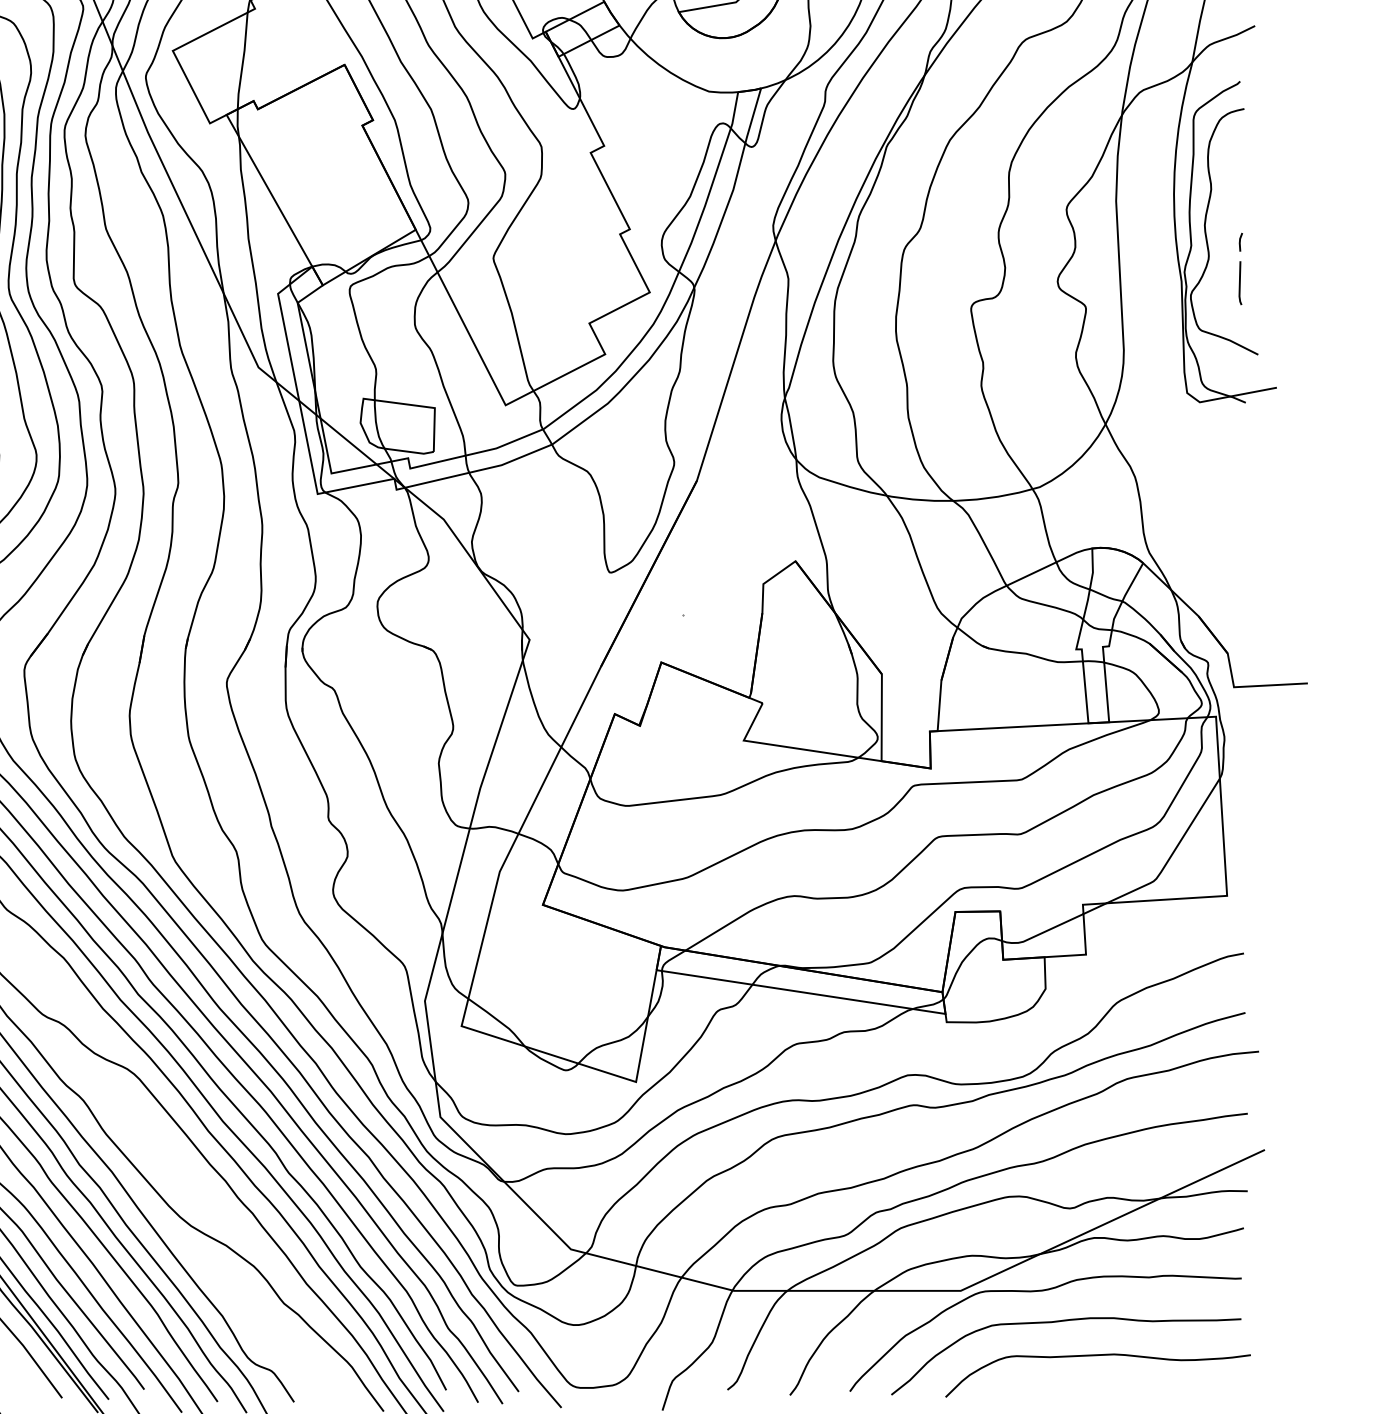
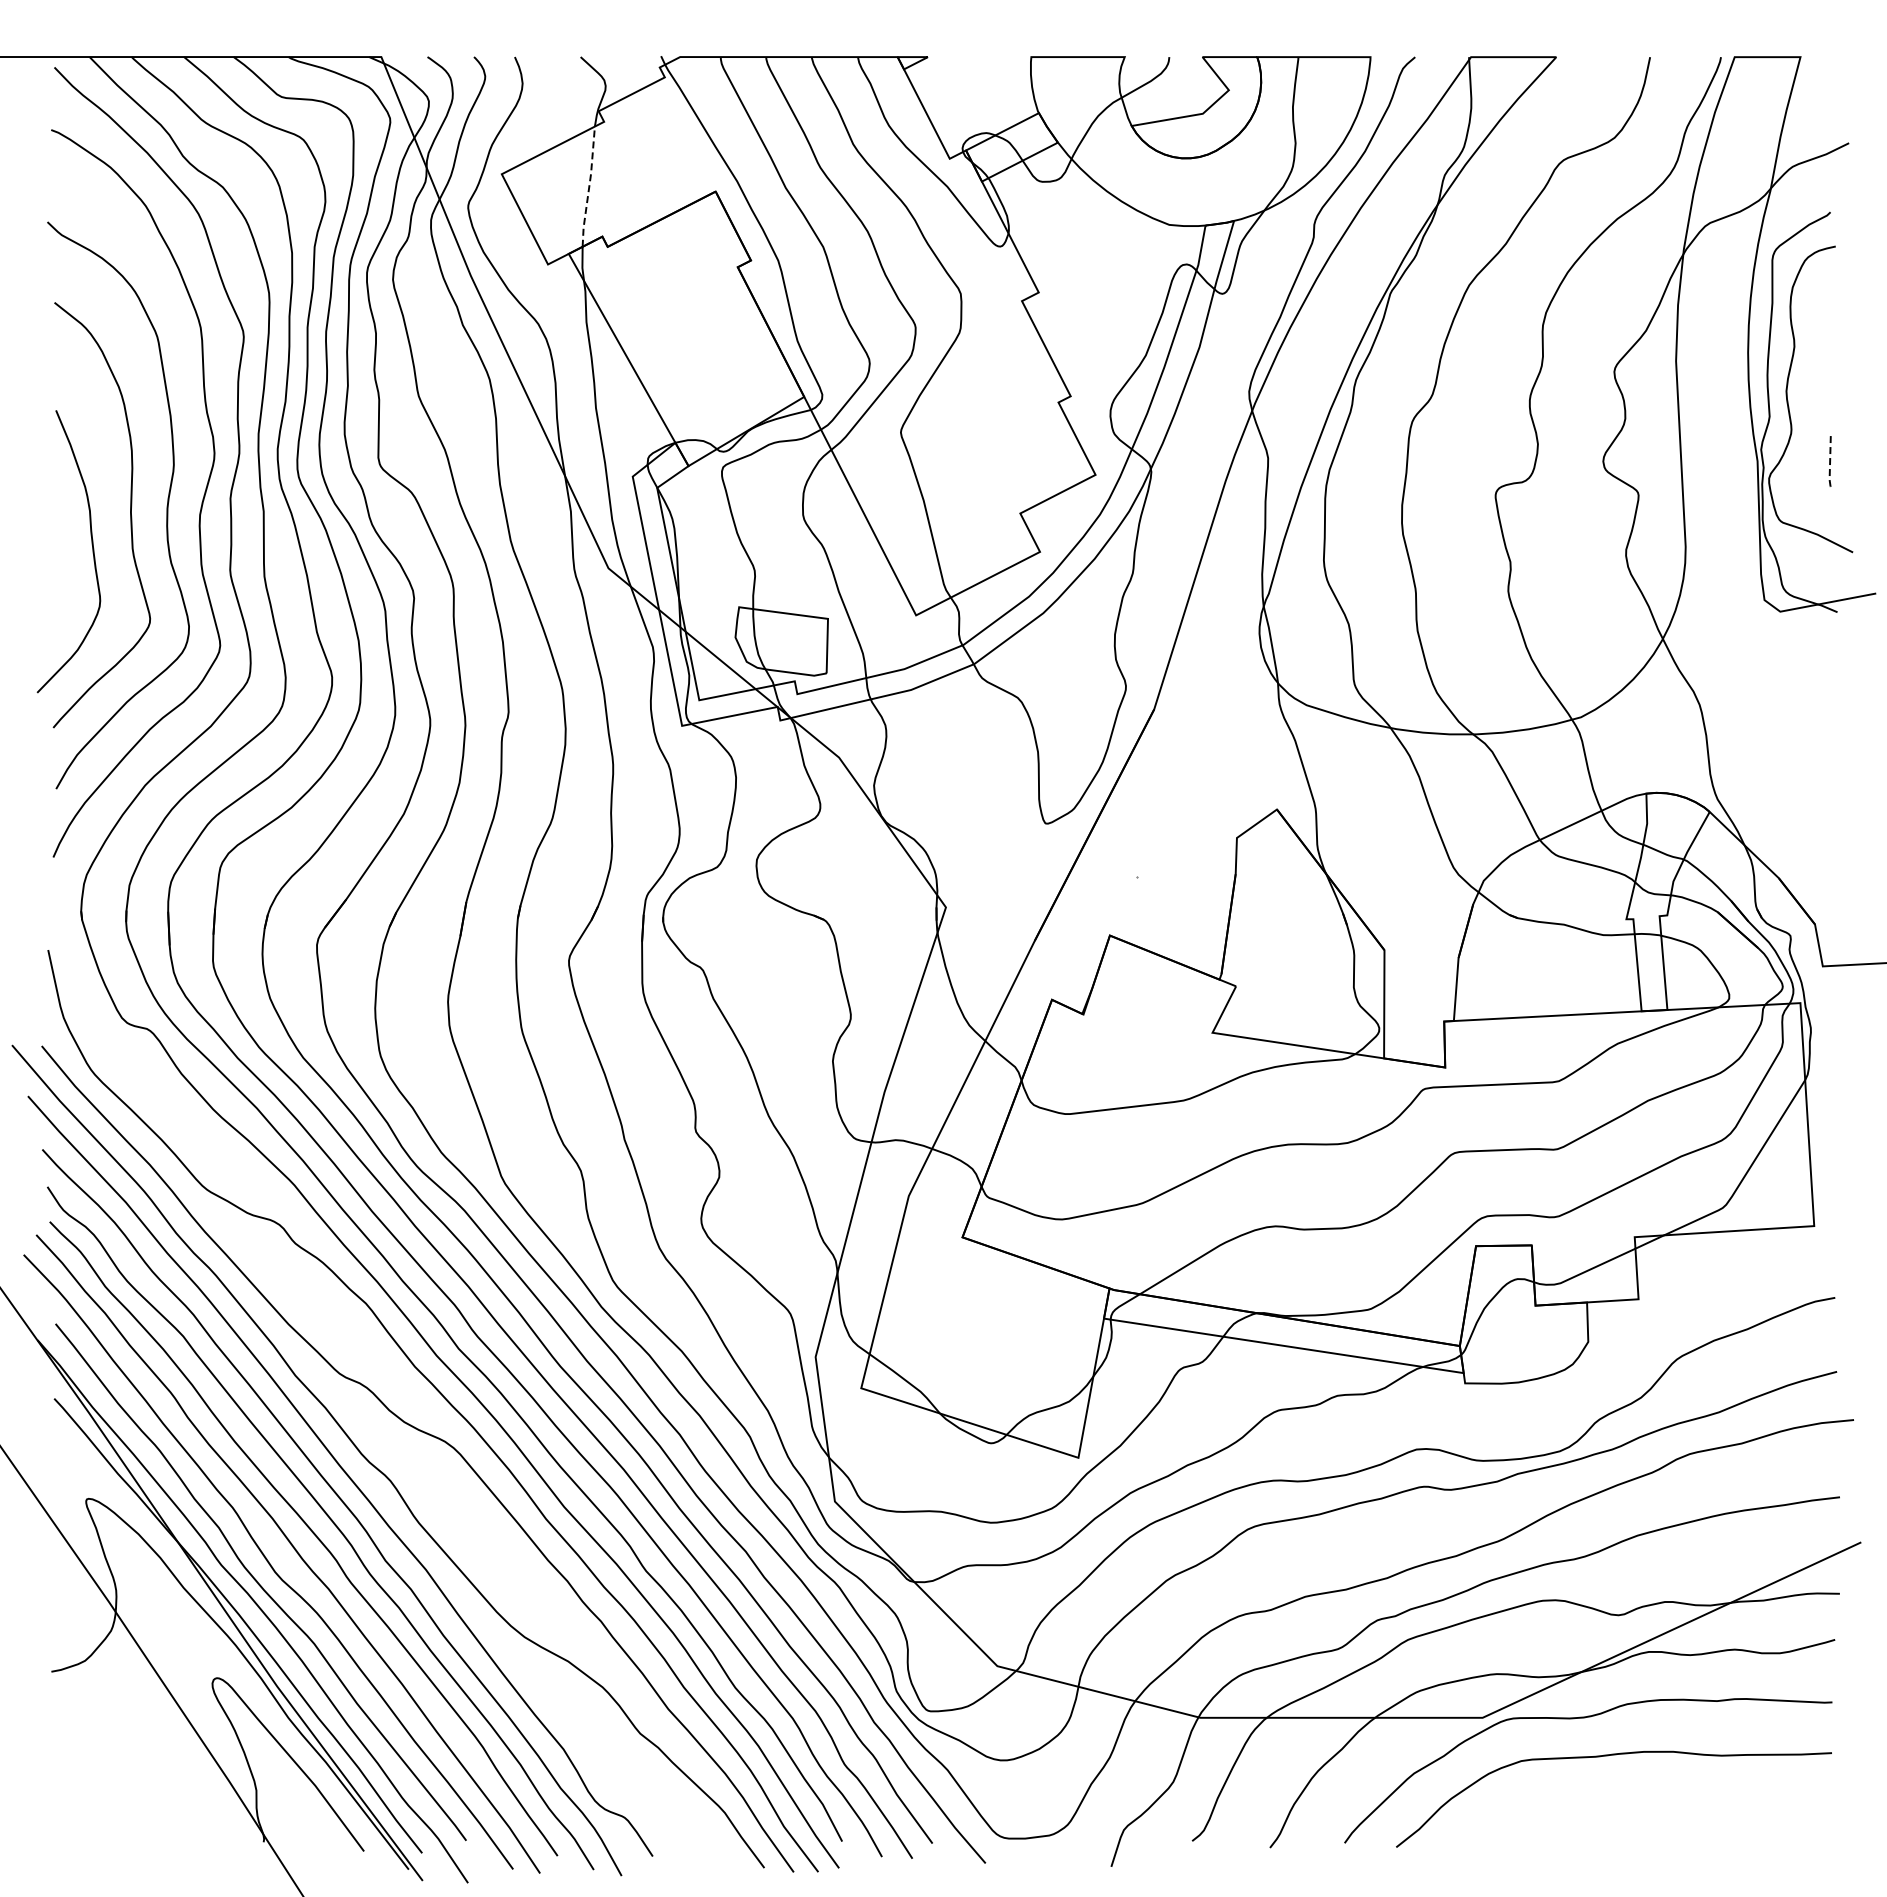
line: (243, 60) -> (589, 186), solid -> dashed
line: (1240, 242) -> (1830, 412), removed
line: (1240, 284) -> (1830, 464), solid -> dashed
curve: (1098, 1355) -> (1653, 1798), removed

